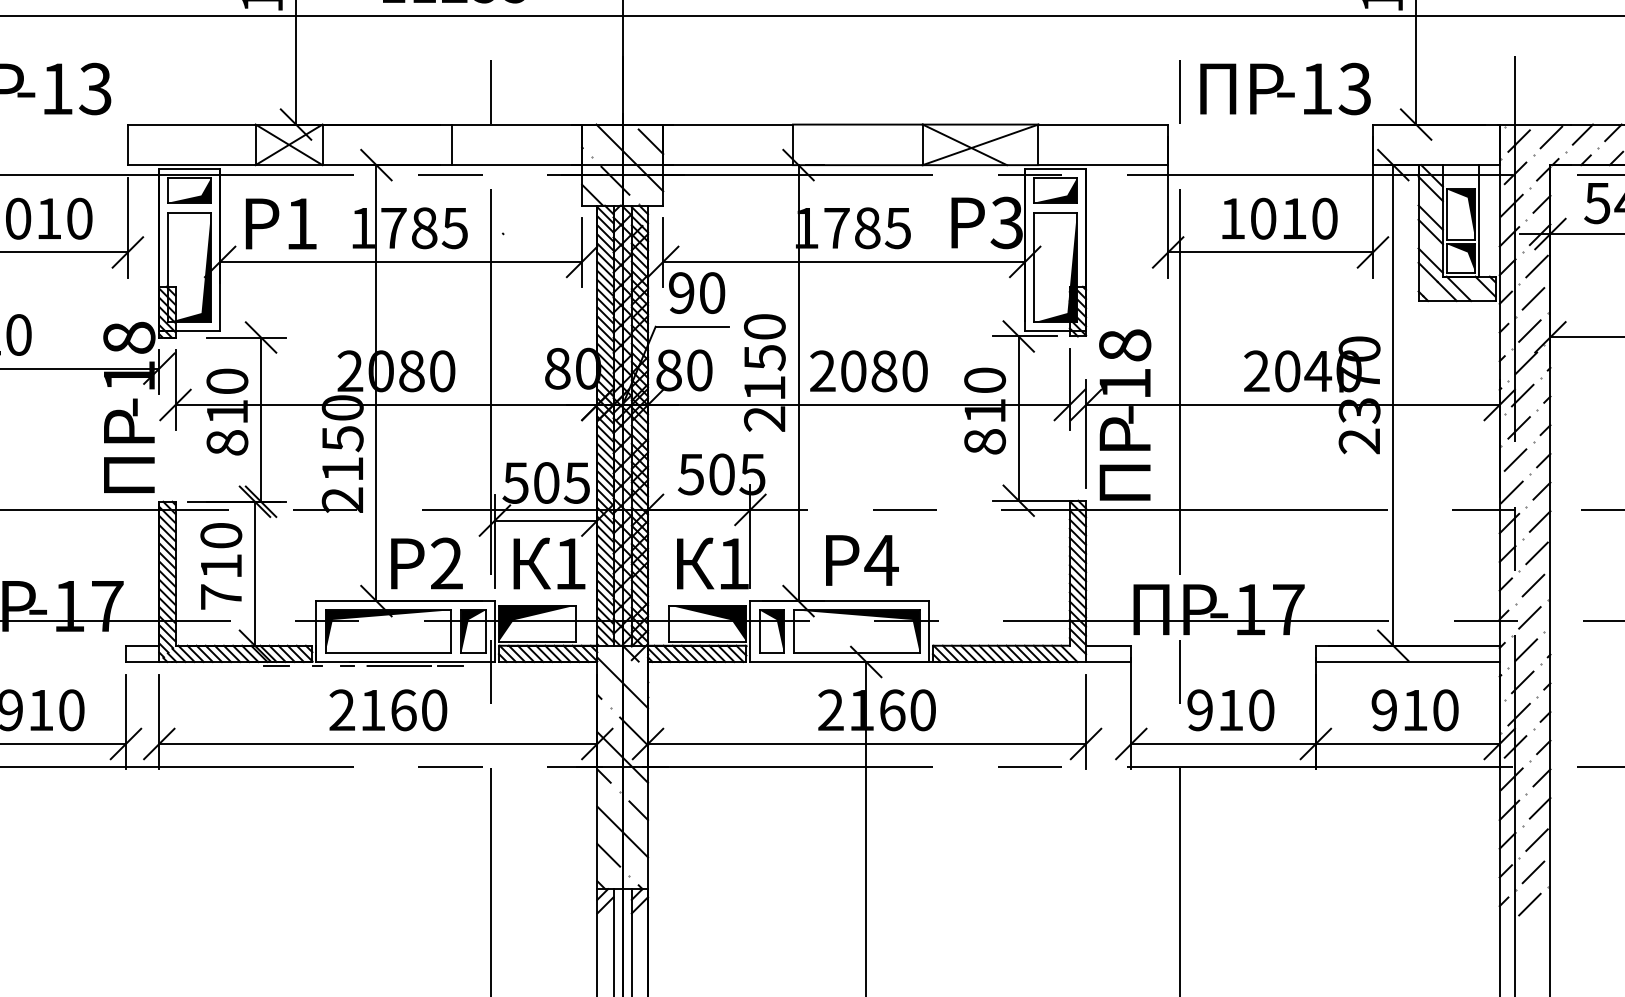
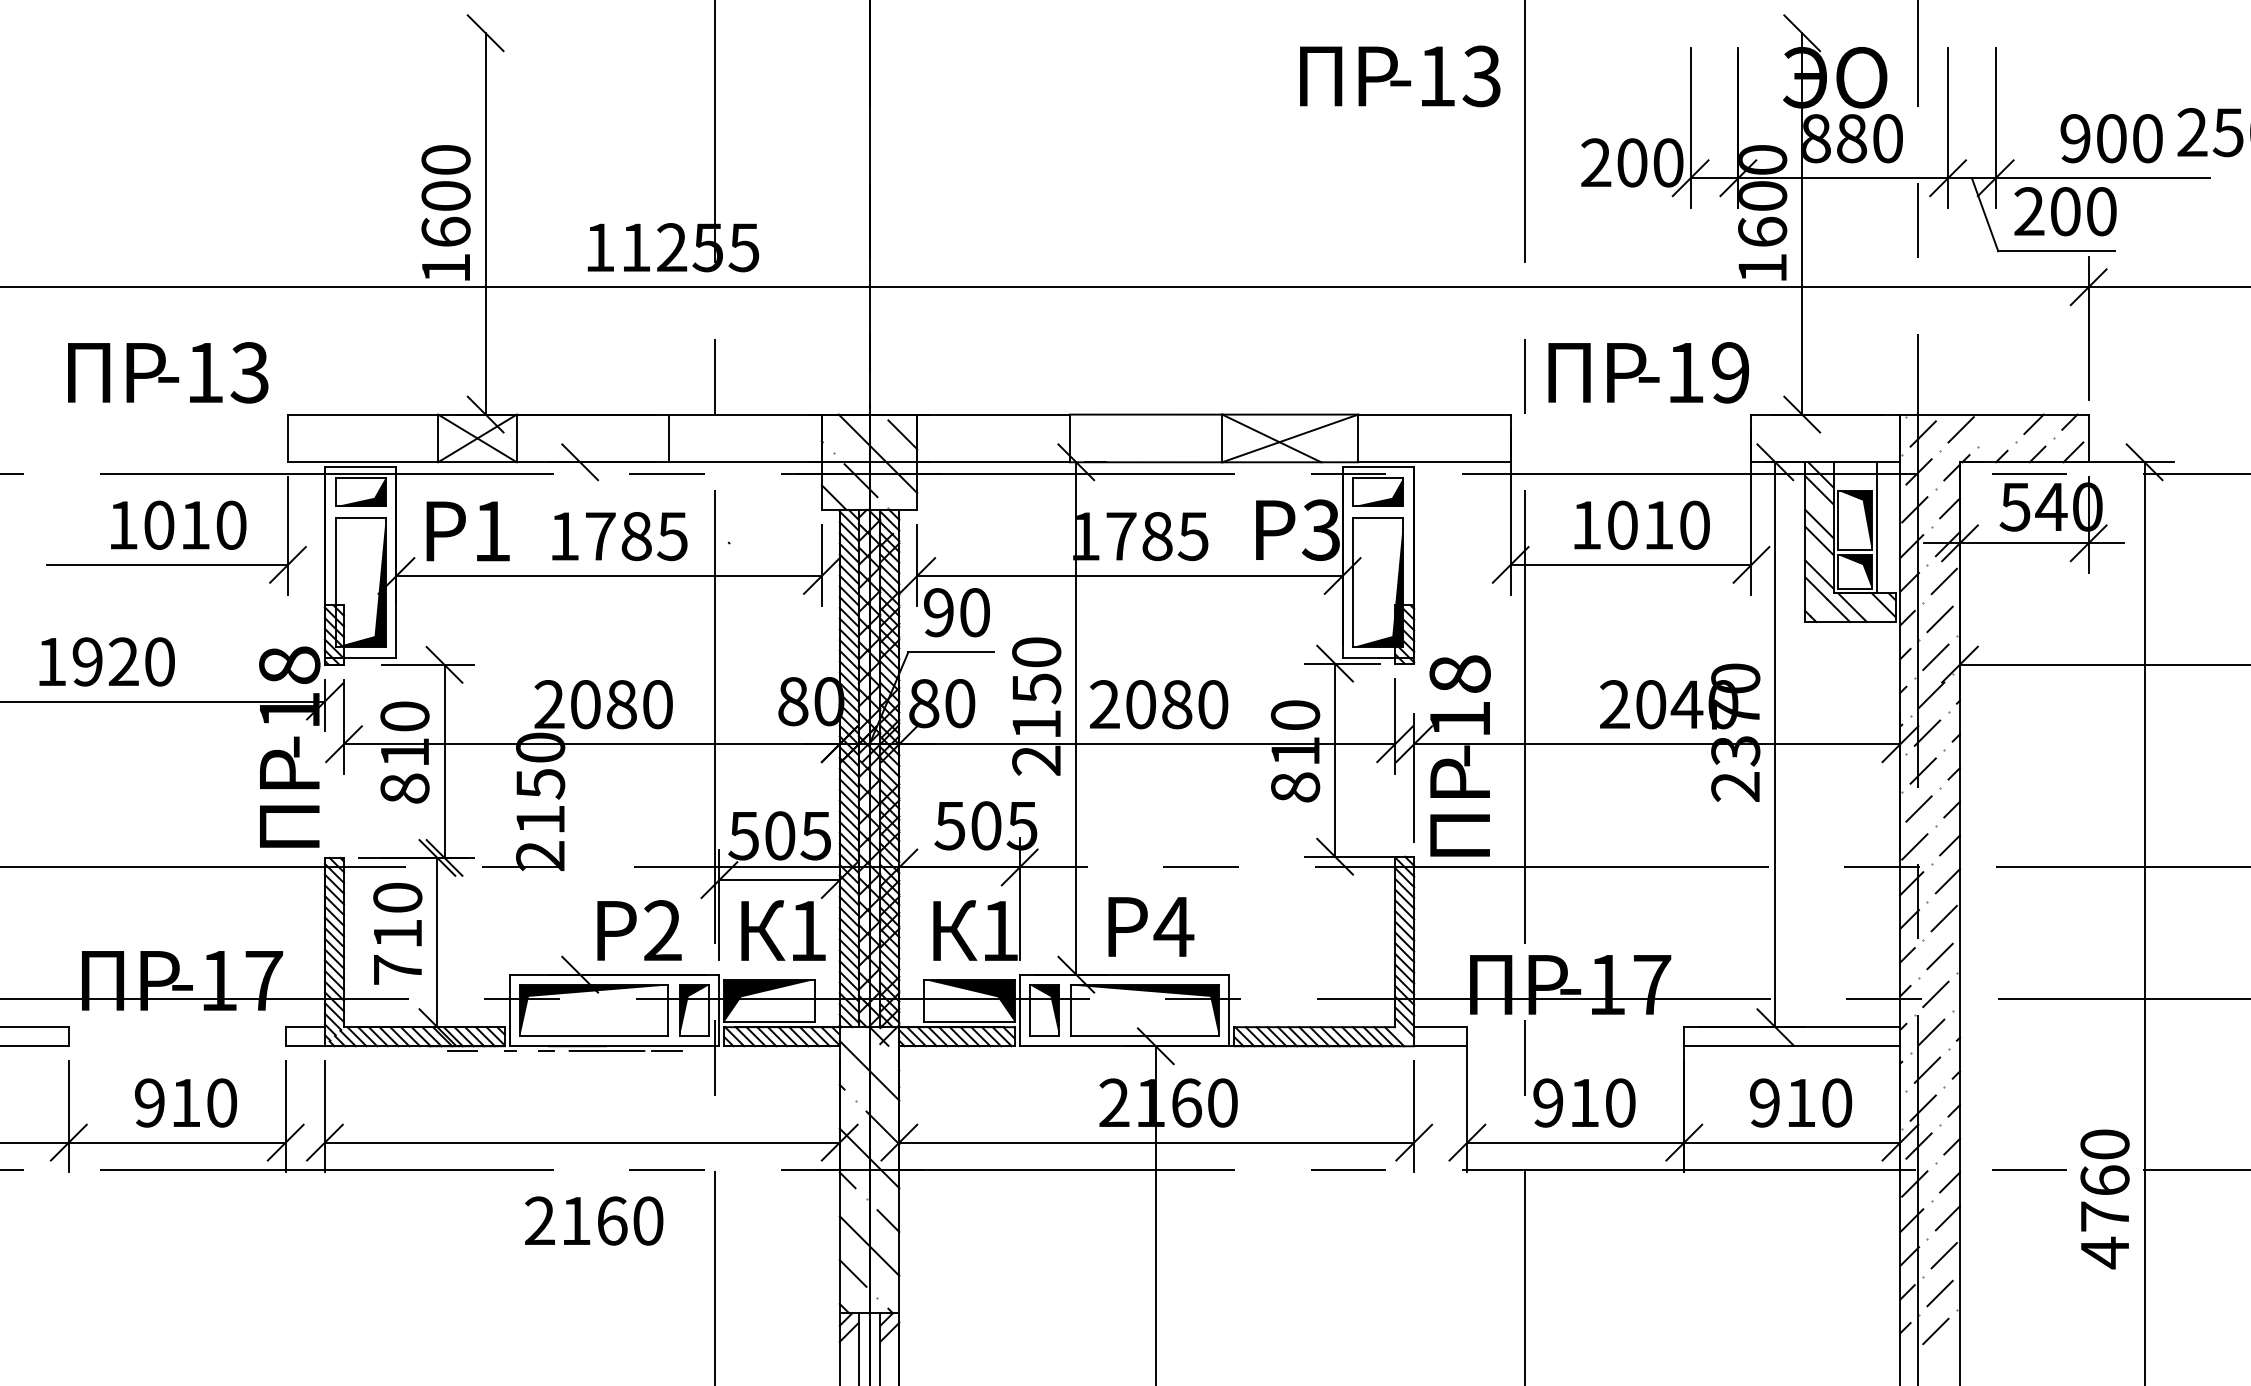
text: (1355, 88) -> (1730, 372), -13 -> -19
line: (1583, 134) -> (1998, 426), removed
line: (376, 383) -> (580, 718), removed
text: (388, 709) -> (594, 1220), moved

